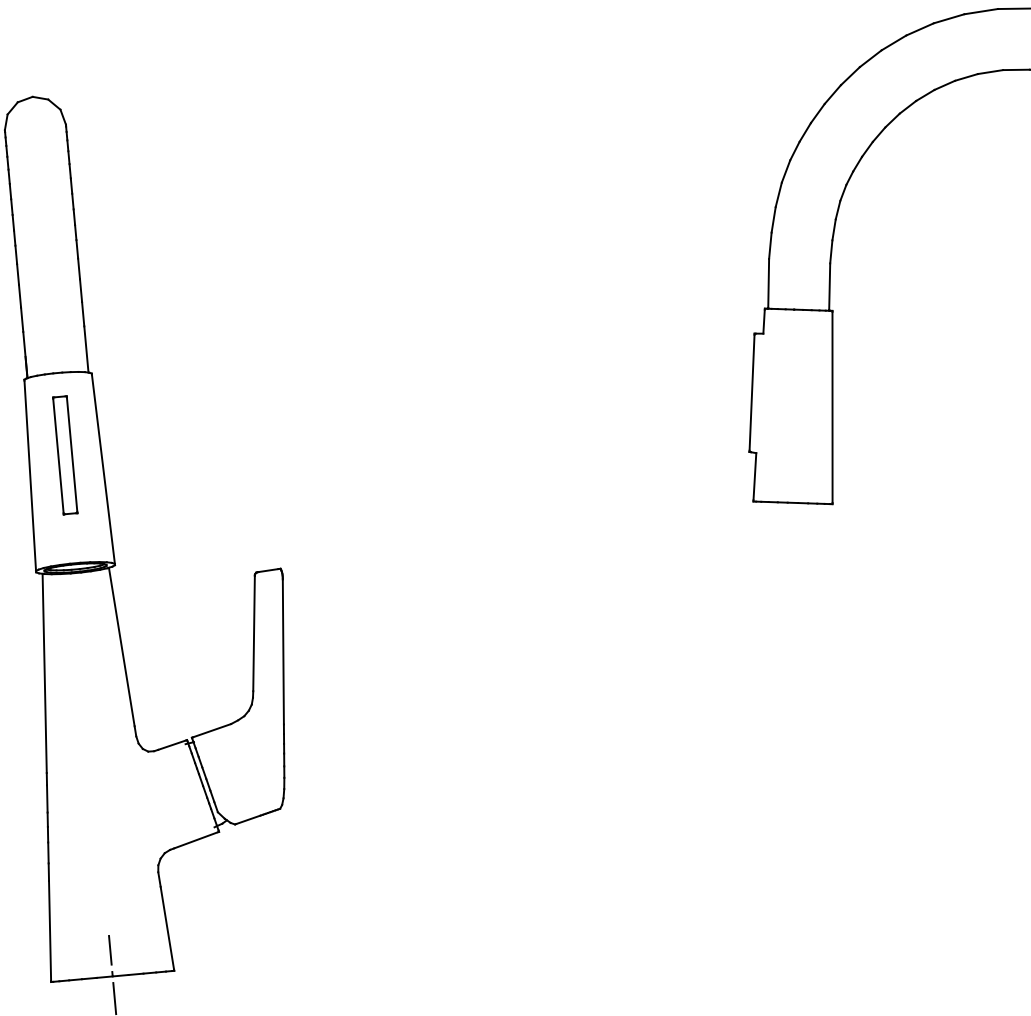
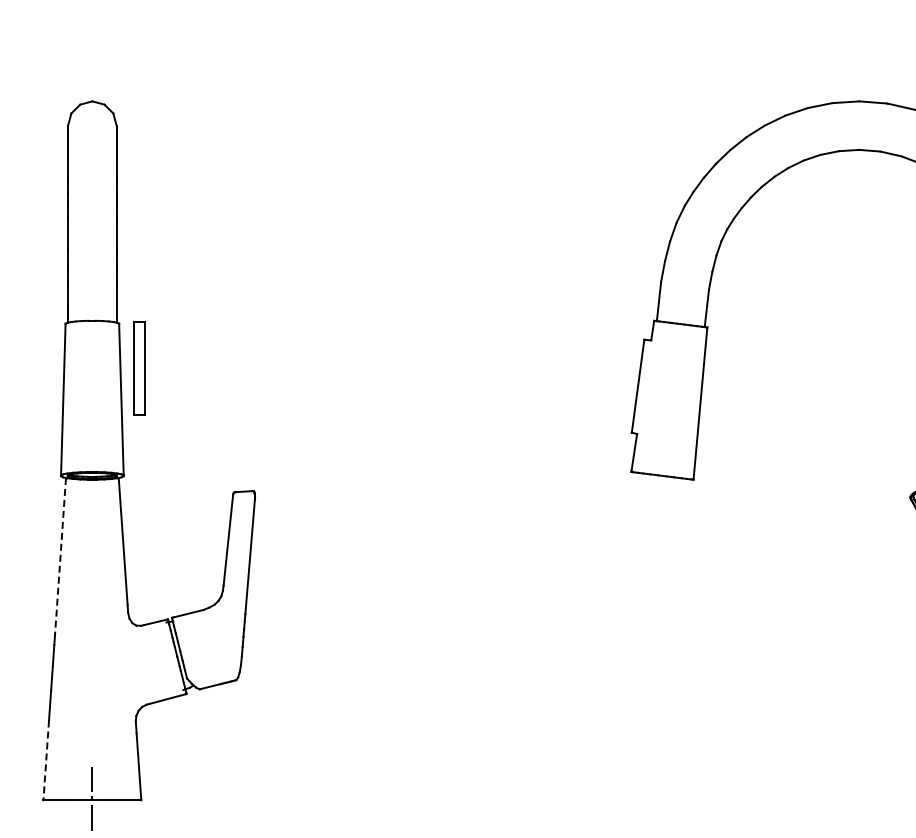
part: (65, 455) -> (139, 368), moved
line: (44, 673) -> (60, 556), solid -> dashed
line: (50, 930) -> (46, 759), solid -> dashed

